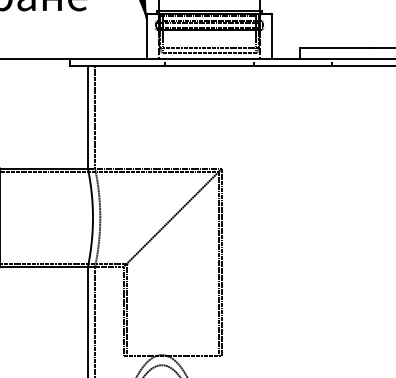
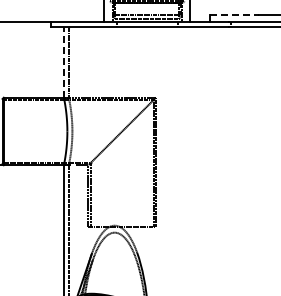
line: (336, 47) -> (234, 14), solid -> dashed
line: (87, 115) -> (63, 61), solid -> dashed

